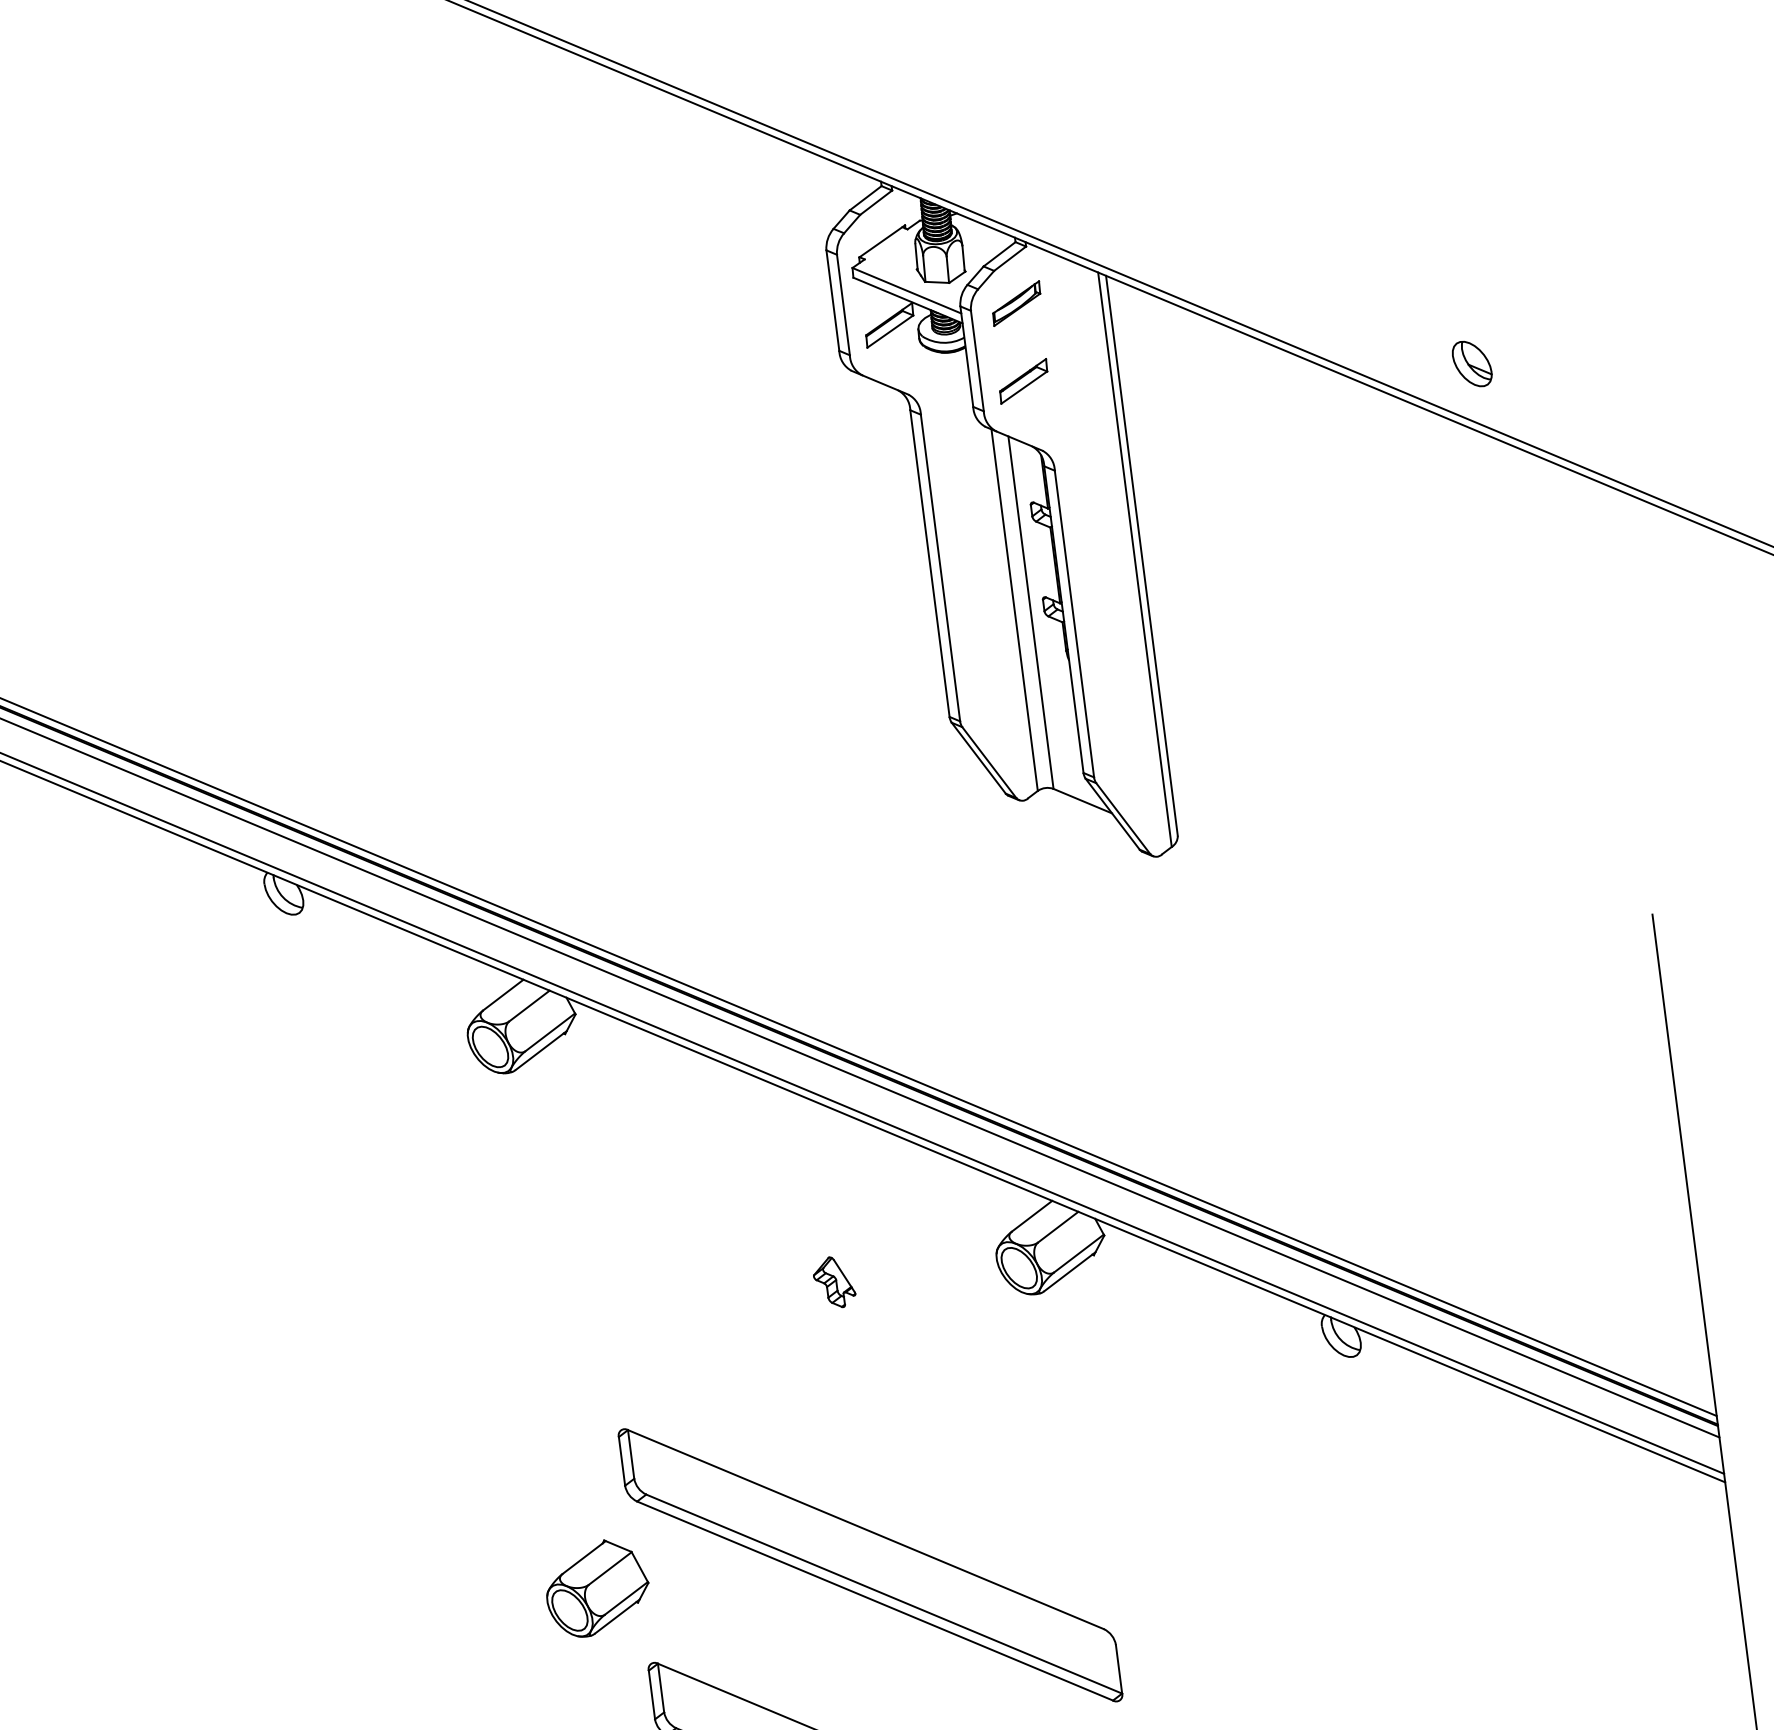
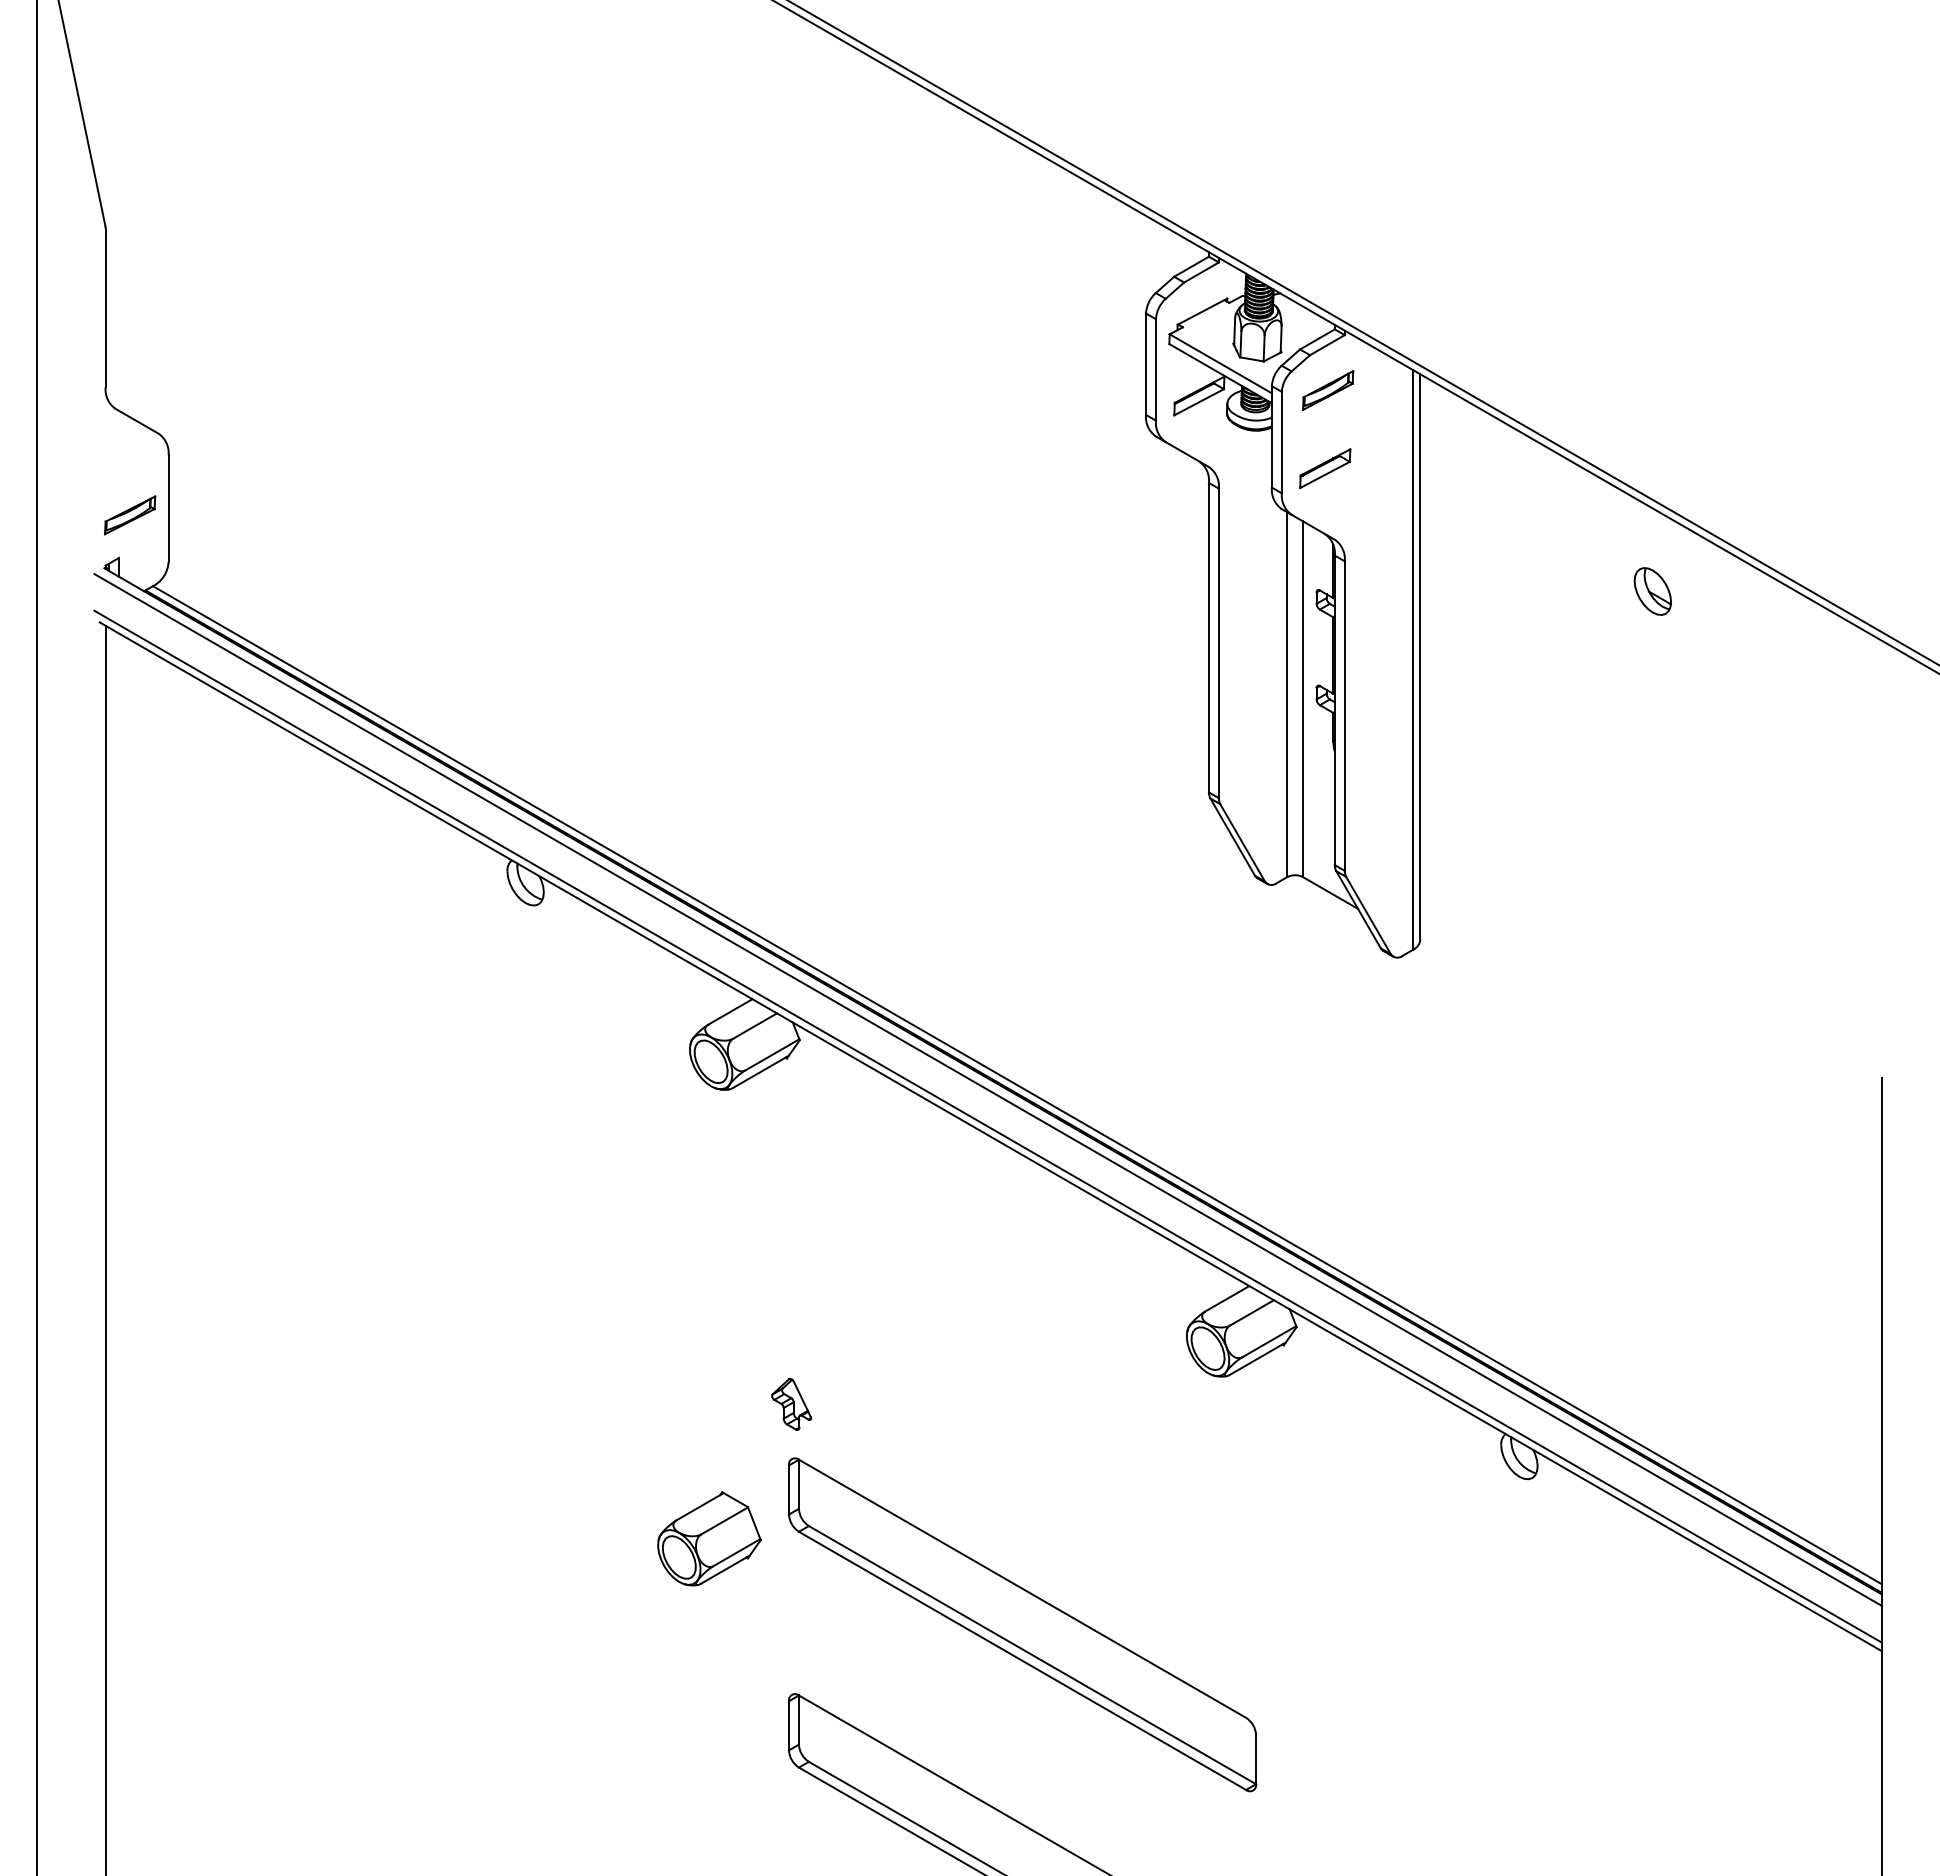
part: (1471, 364) -> (1652, 591), moved
part: (834, 1281) -> (791, 1403), moved
part: (597, 1587) -> (709, 1538), moved

